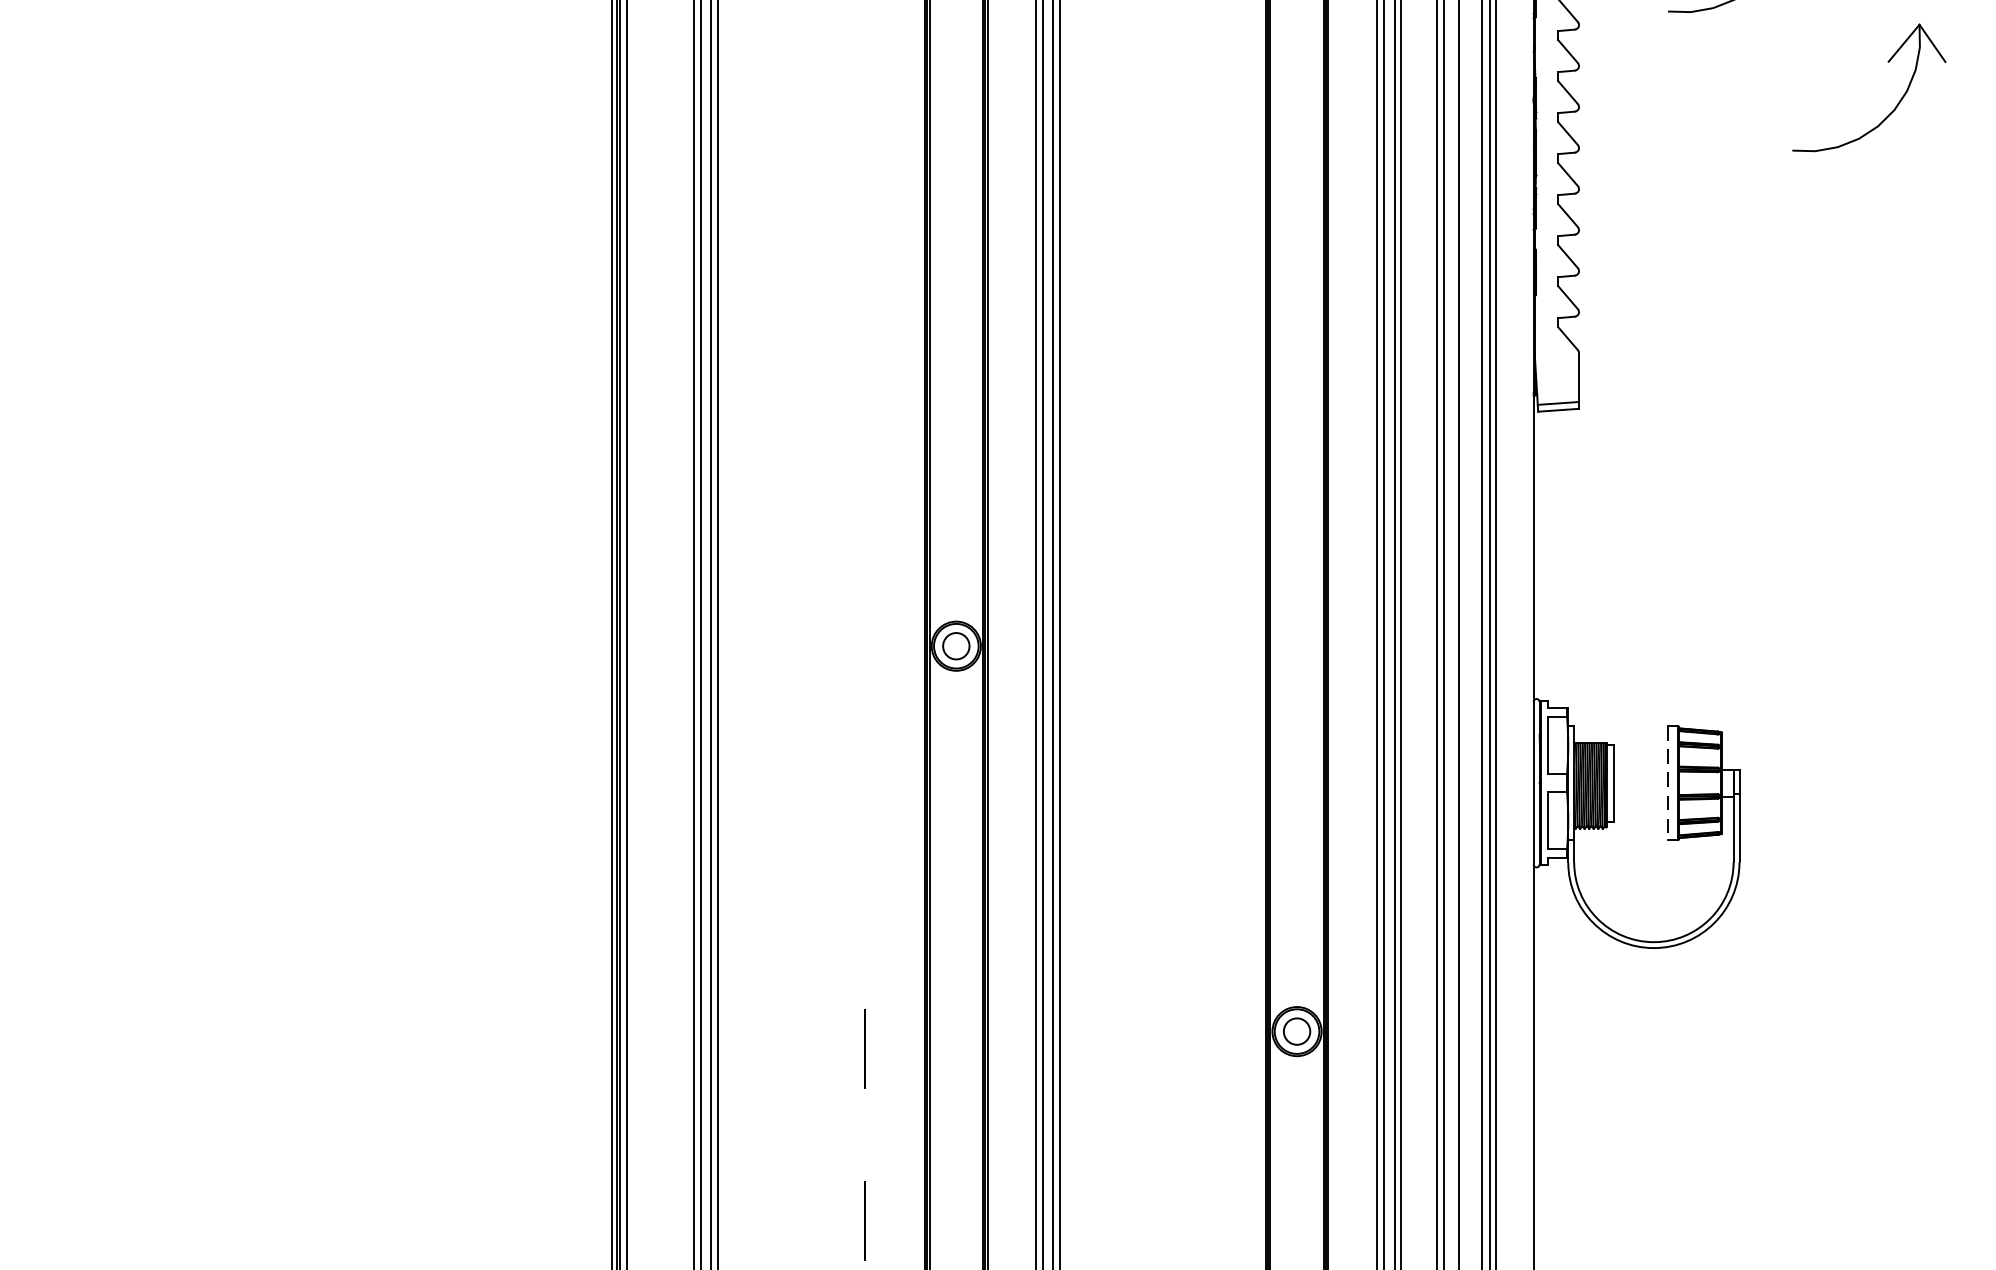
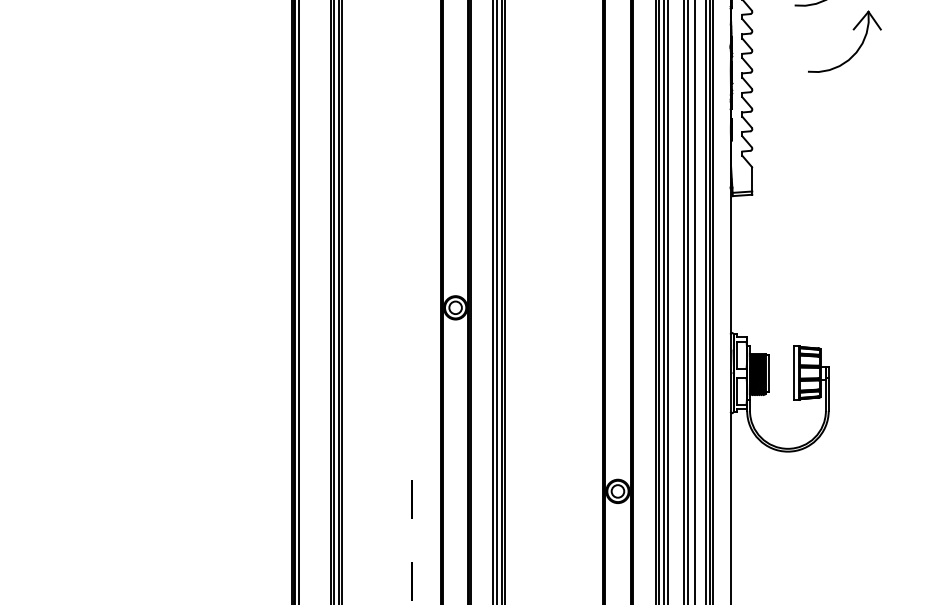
part: (1888, 64) -> (853, 30), moved
line: (1667, 784) -> (794, 373), dashed -> solid

